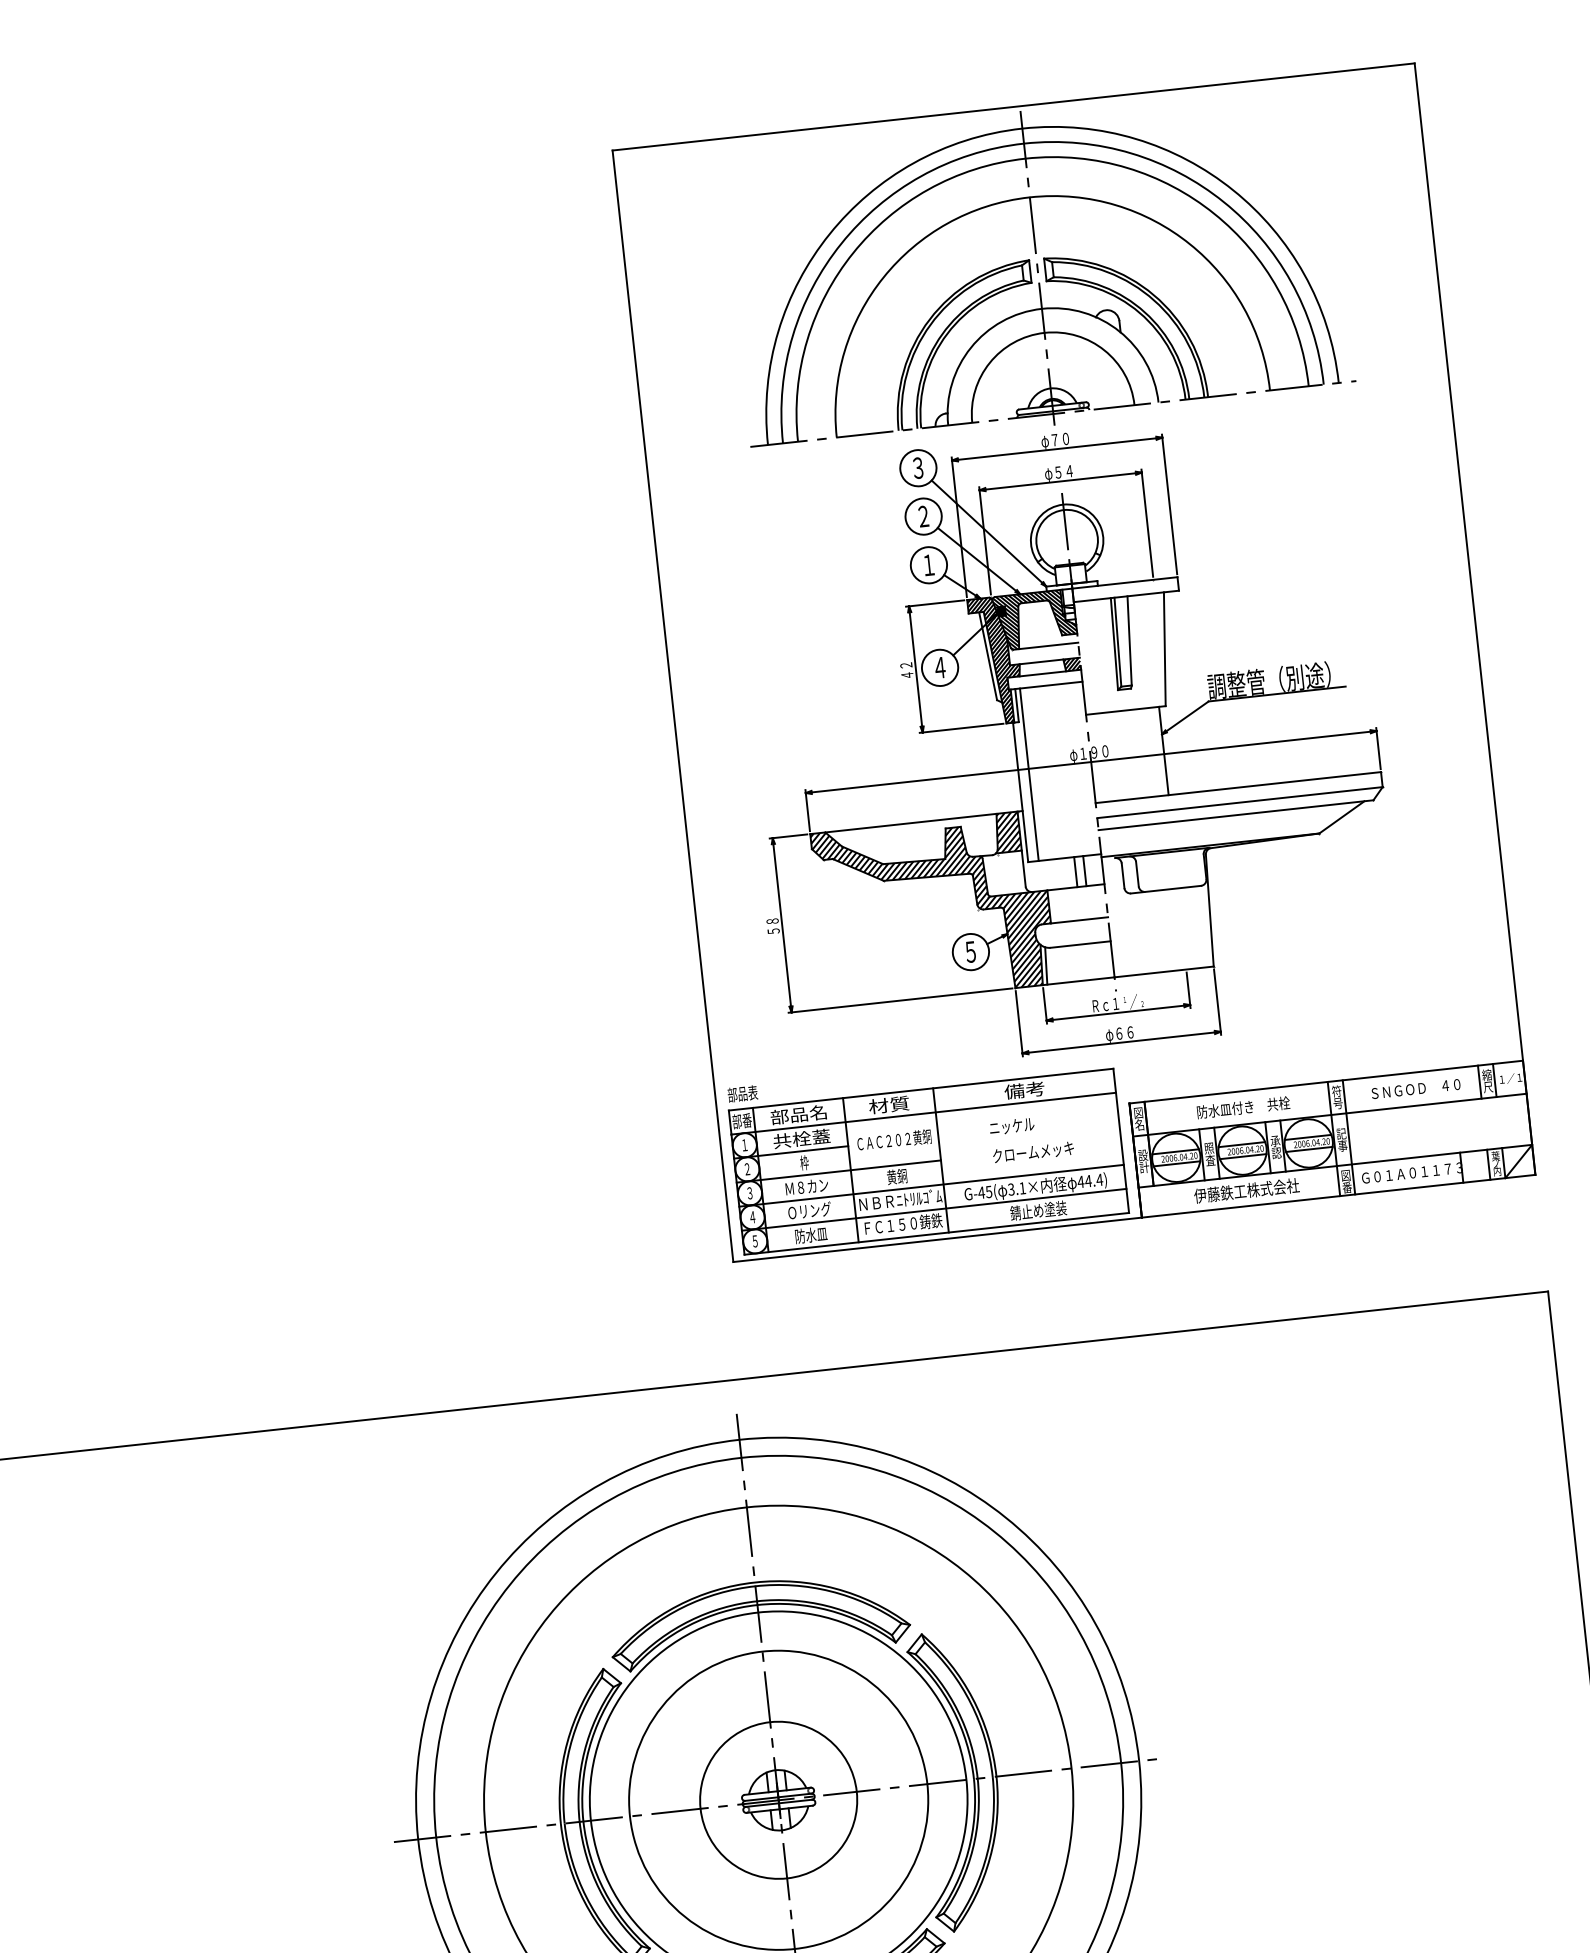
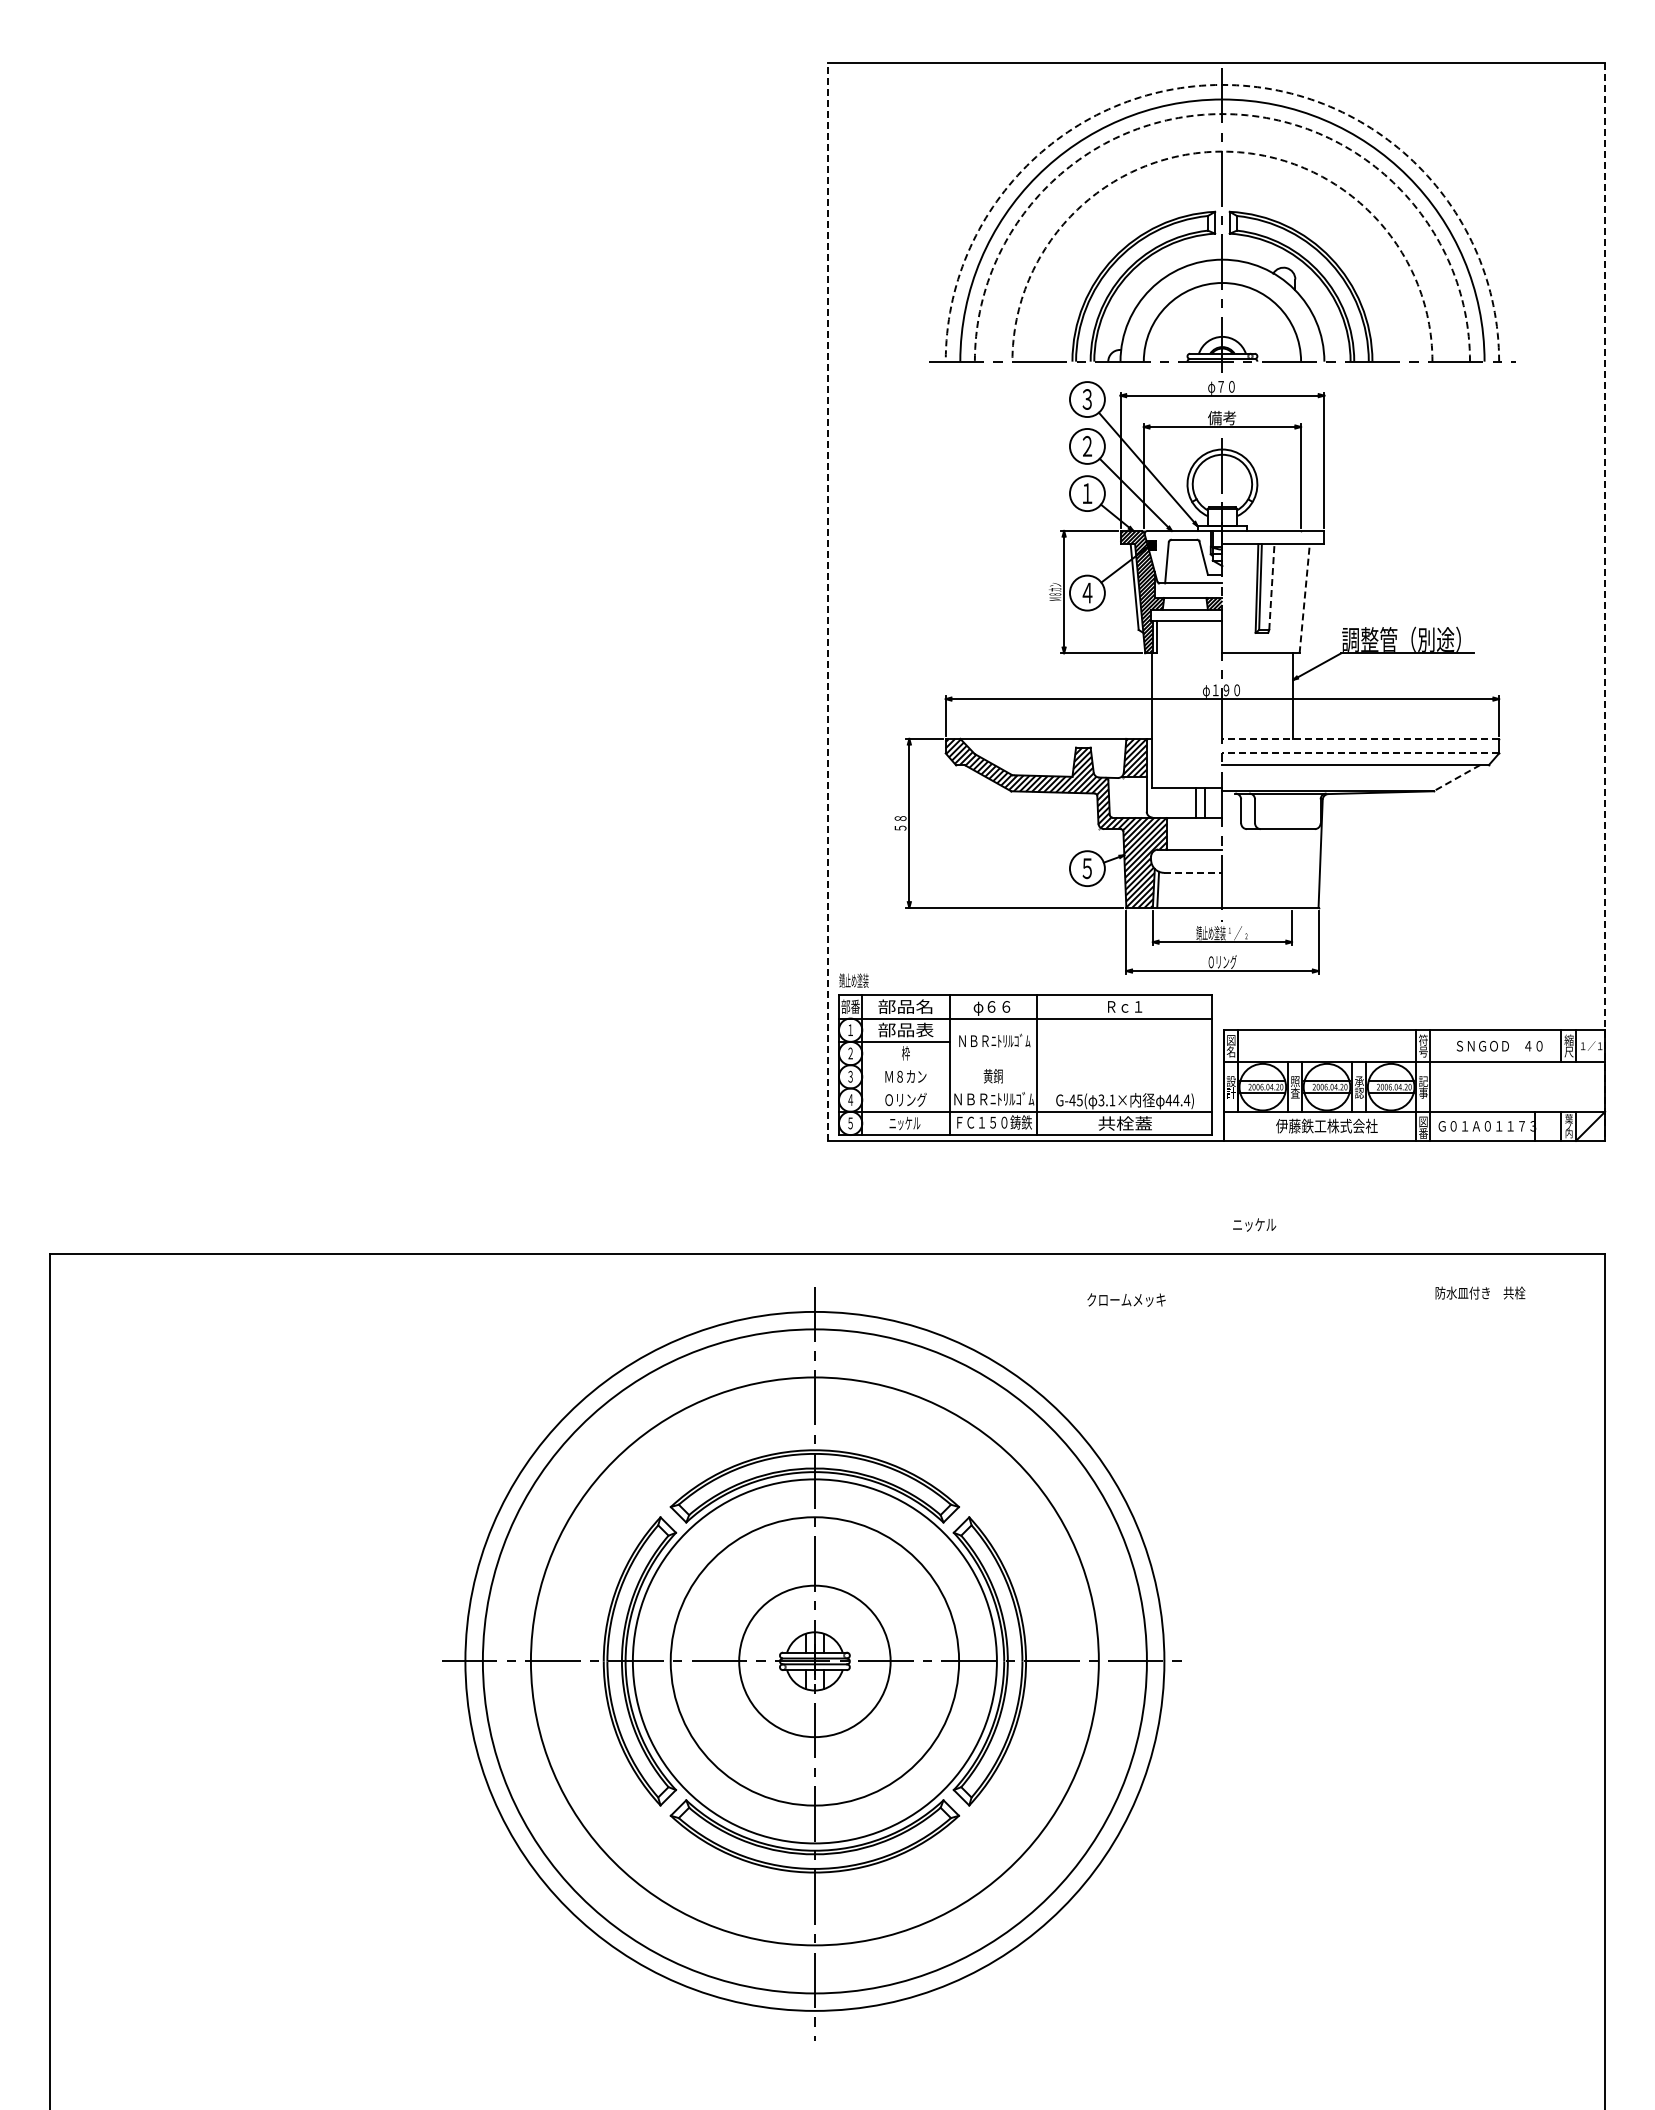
arc: (1022, 128) -> (1222, 84), solid -> dashed
arc: (1025, 159) -> (1222, 114), solid -> dashed
arc: (1029, 197) -> (1222, 151), solid -> dashed
text: (1059, 471) -> (1222, 417), φ５４ -> 備考
hatch: (1035, 619) -> (1183, 556), removed
line: (1475, 619) -> (1605, 602), solid -> dashed
line: (1129, 640) -> (1271, 586), solid -> dashed
line: (1164, 649) -> (1304, 598), solid -> dashed
text: (906, 669) -> (1055, 591), ４２ -> Ｍ８カン
line: (673, 706) -> (827, 602), solid -> dashed
line: (1028, 774) -> (1161, 704), removed
line: (1238, 787) -> (1360, 738), solid -> dashed
line: (1239, 802) -> (1360, 753), solid -> dashed
line: (1341, 817) -> (1456, 778), solid -> dashed
line: (1080, 944) -> (1193, 872), solid -> dashed
text: (1105, 1005) -> (1210, 933), Ｒｃ１ -> 錆止め塗装
text: (1120, 1033) -> (1222, 962), φ６６ -> Ｏリング
text: (1024, 1090) -> (1124, 1006), 備考 -> Ｒｃ１
text: (742, 1093) -> (853, 980), 部品表 -> 錆止め塗装
text: (888, 1105) -> (992, 1007), 材質 -> φ６６
text: (1243, 1107) -> (1480, 1292), moved
text: (1011, 1125) -> (1254, 1224), moved
text: (801, 1138) -> (905, 1029), 共栓蓋 -> 部品表
text: (894, 1139) -> (994, 1040), ＣＡＣ２０２黄銅 -> ＮＢＲﾆﾄﾘﾙｺﾞﾑ
text: (1033, 1151) -> (1126, 1299), moved
line: (838, 1171) -> (937, 1065), removed
line: (930, 1185) -> (1024, 1088), removed
text: (1038, 1210) -> (1125, 1123), 錆止め塗装 -> 共栓蓋
text: (810, 1235) -> (904, 1123), 防水皿 -> ニッケル

